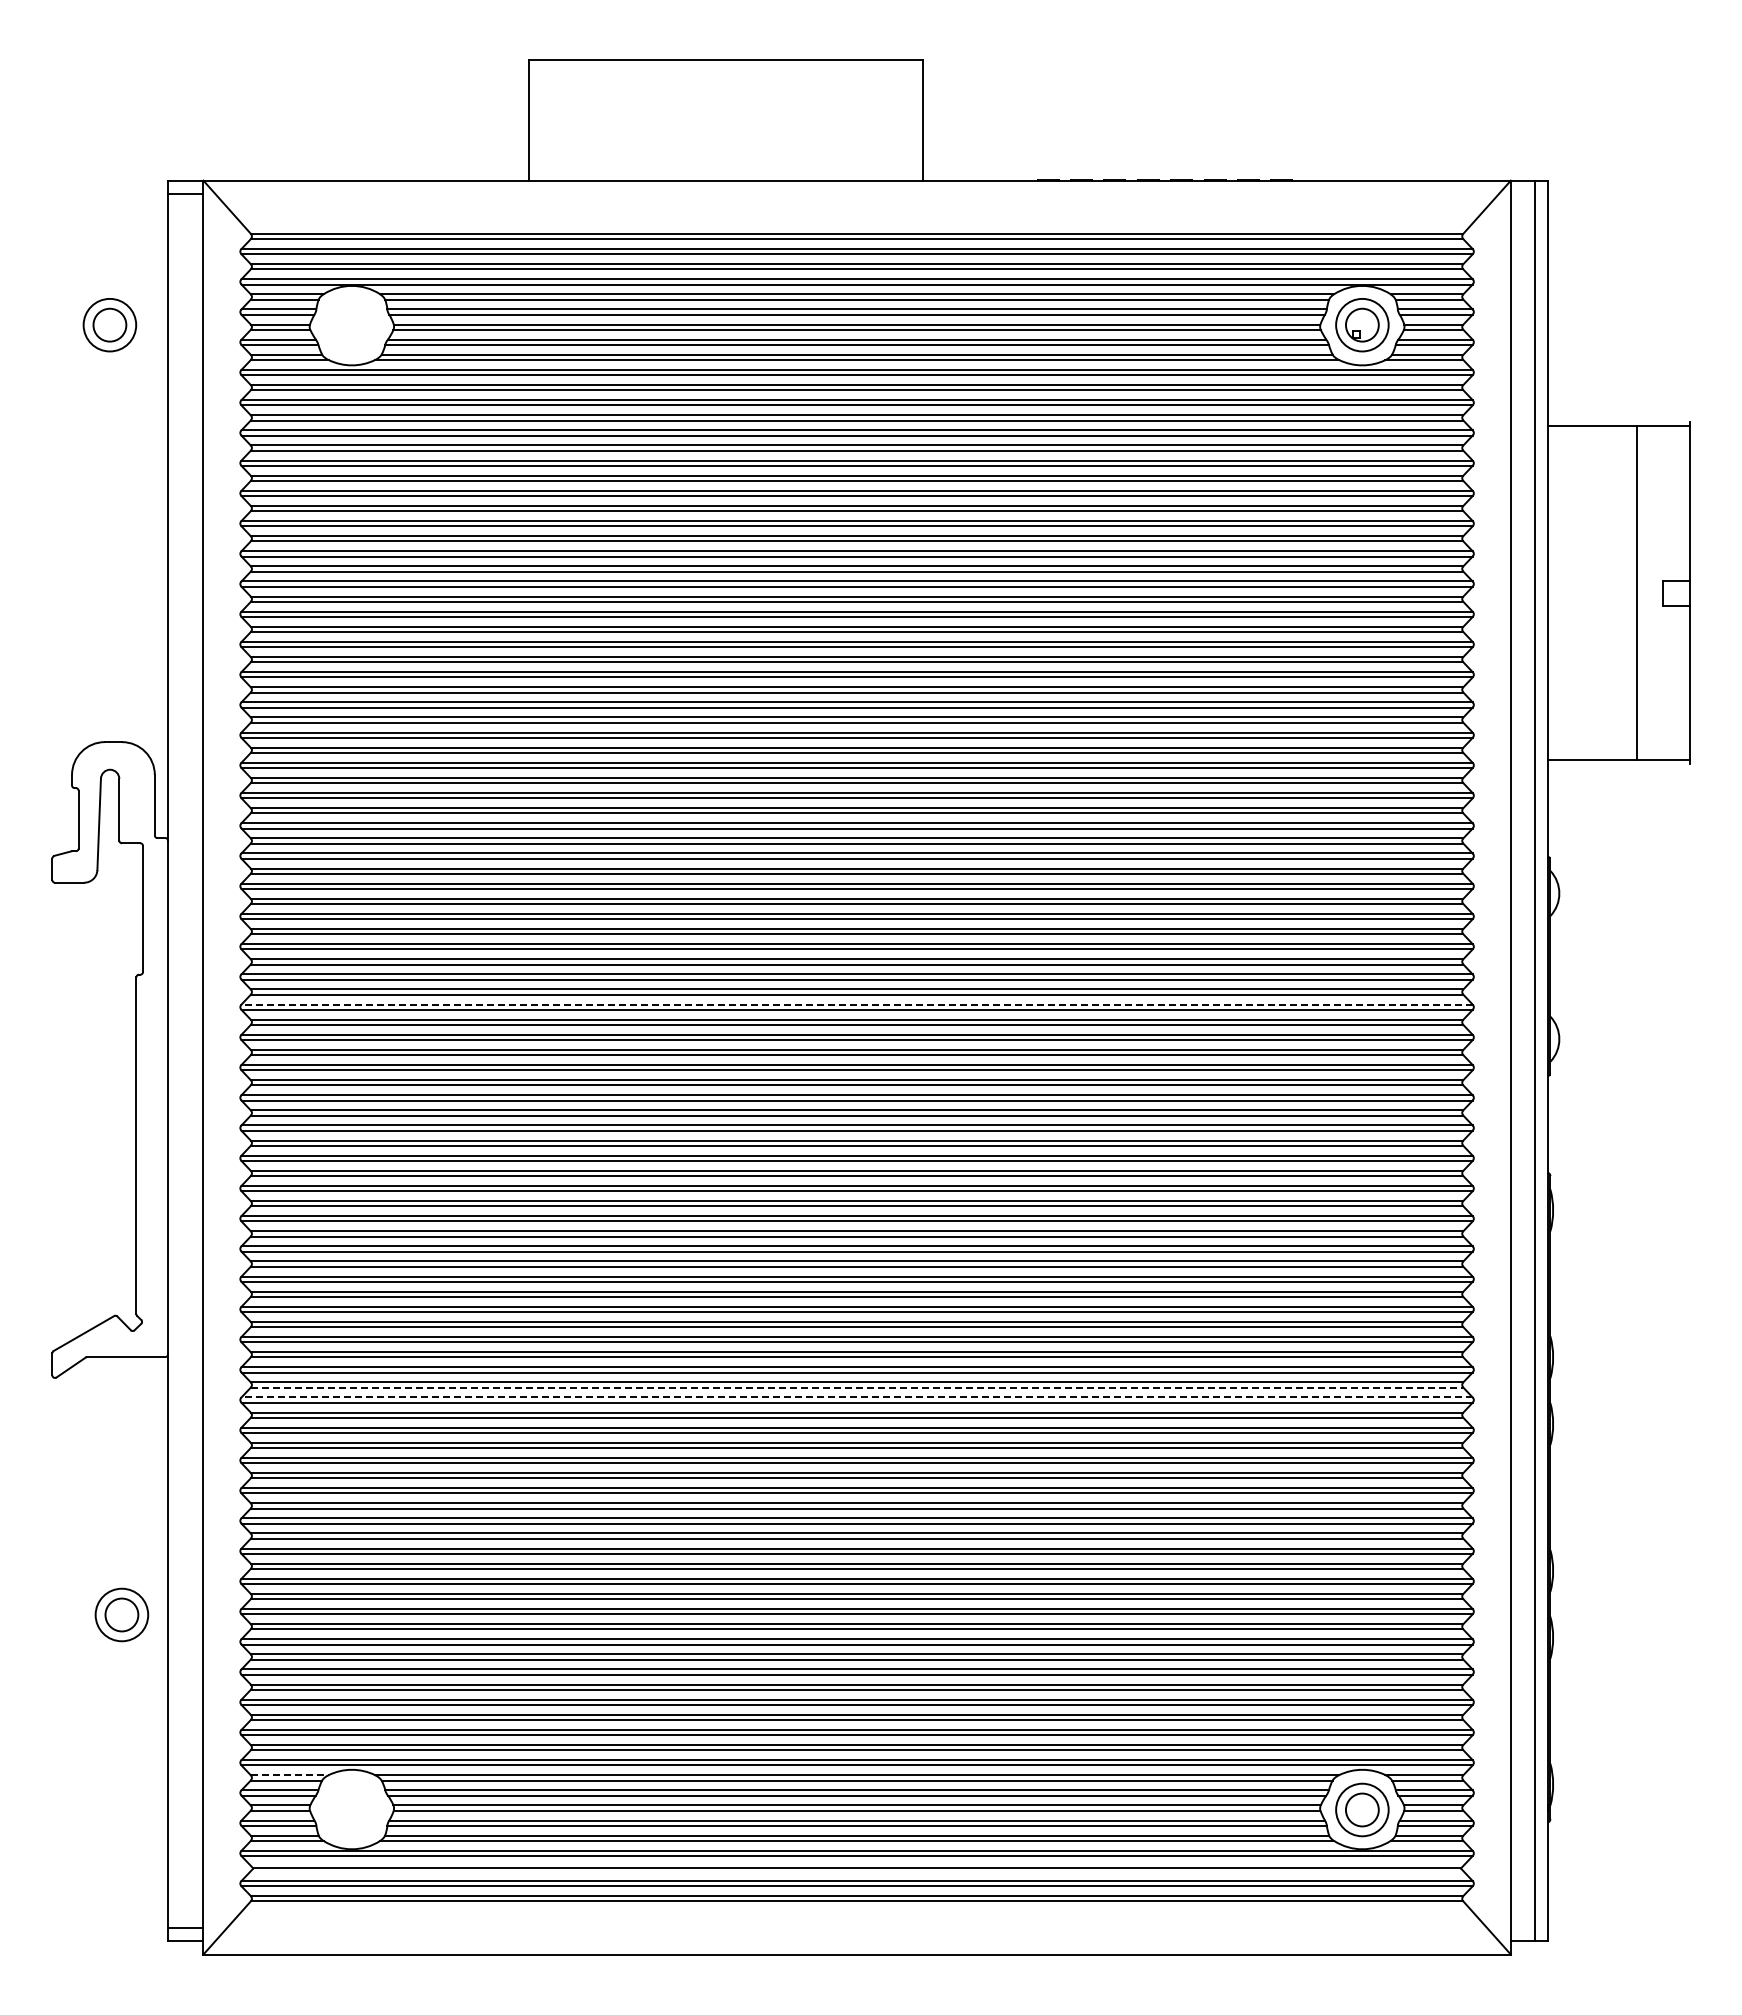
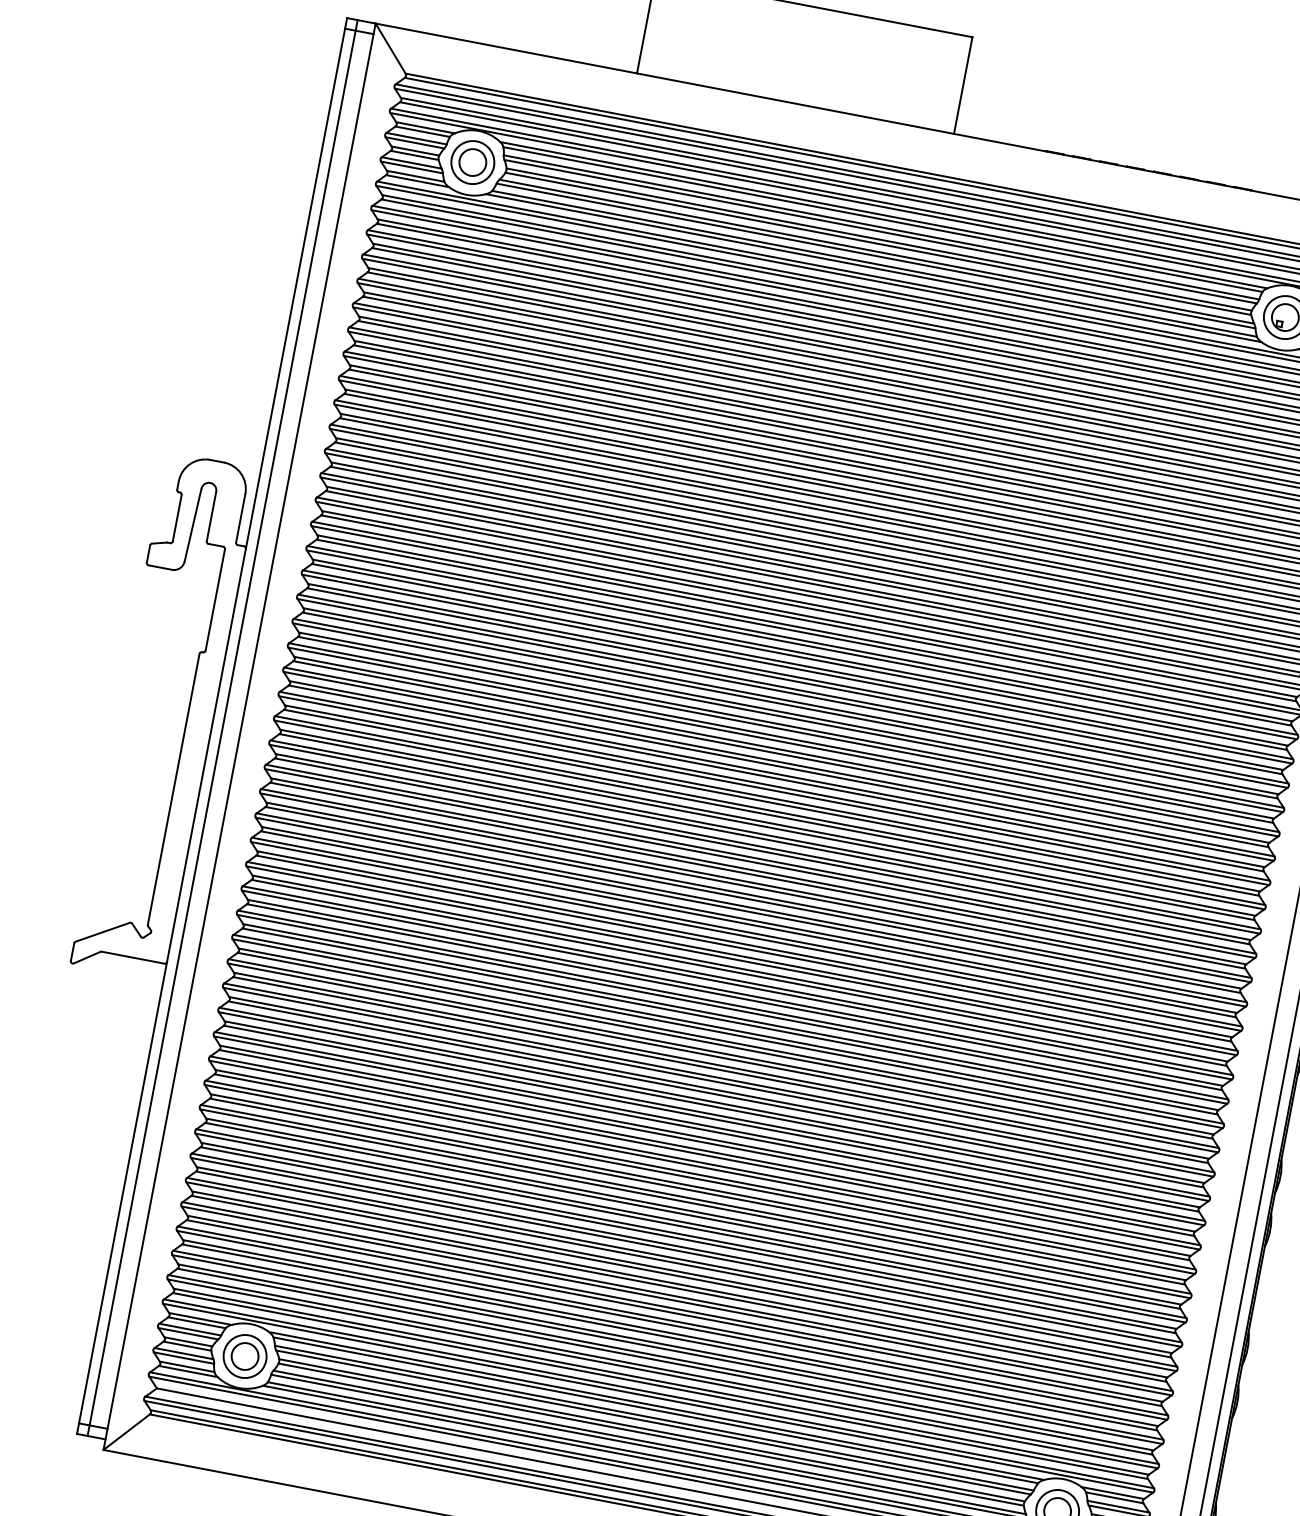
part: (109, 325) -> (472, 162), moved
line: (857, 1004) -> (775, 786), dashed -> solid
line: (181, 1060) -> (223, 727), added
line: (857, 1387) -> (716, 1094), dashed -> solid
line: (857, 1397) -> (714, 1102), dashed -> solid
part: (121, 1614) -> (244, 1356), moved
line: (290, 1775) -> (201, 1319), dashed -> solid

